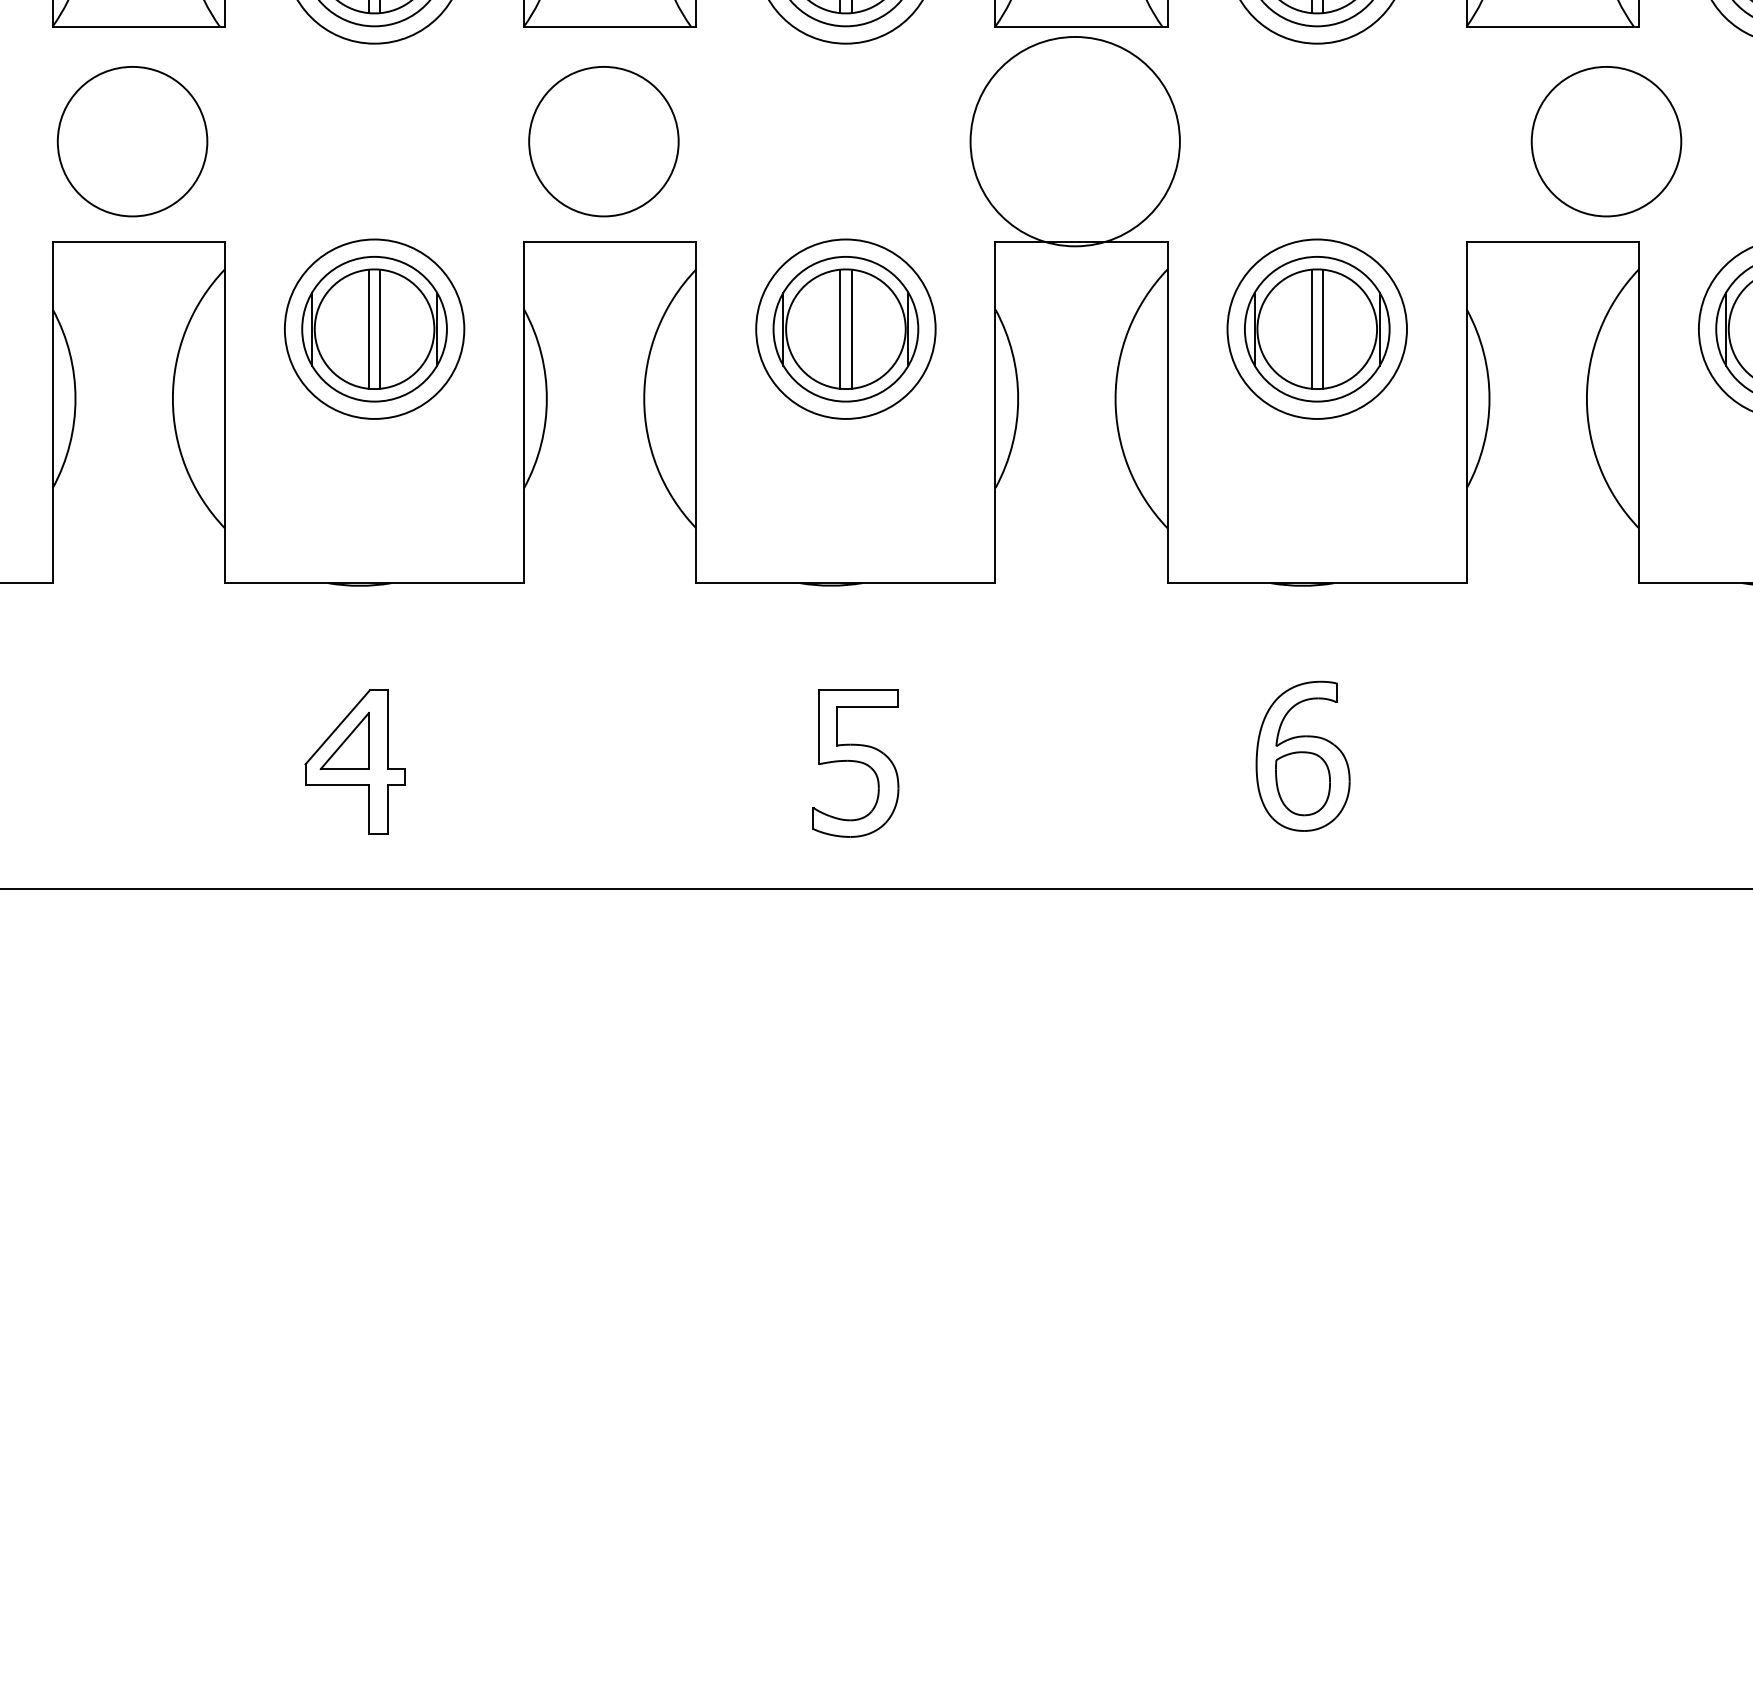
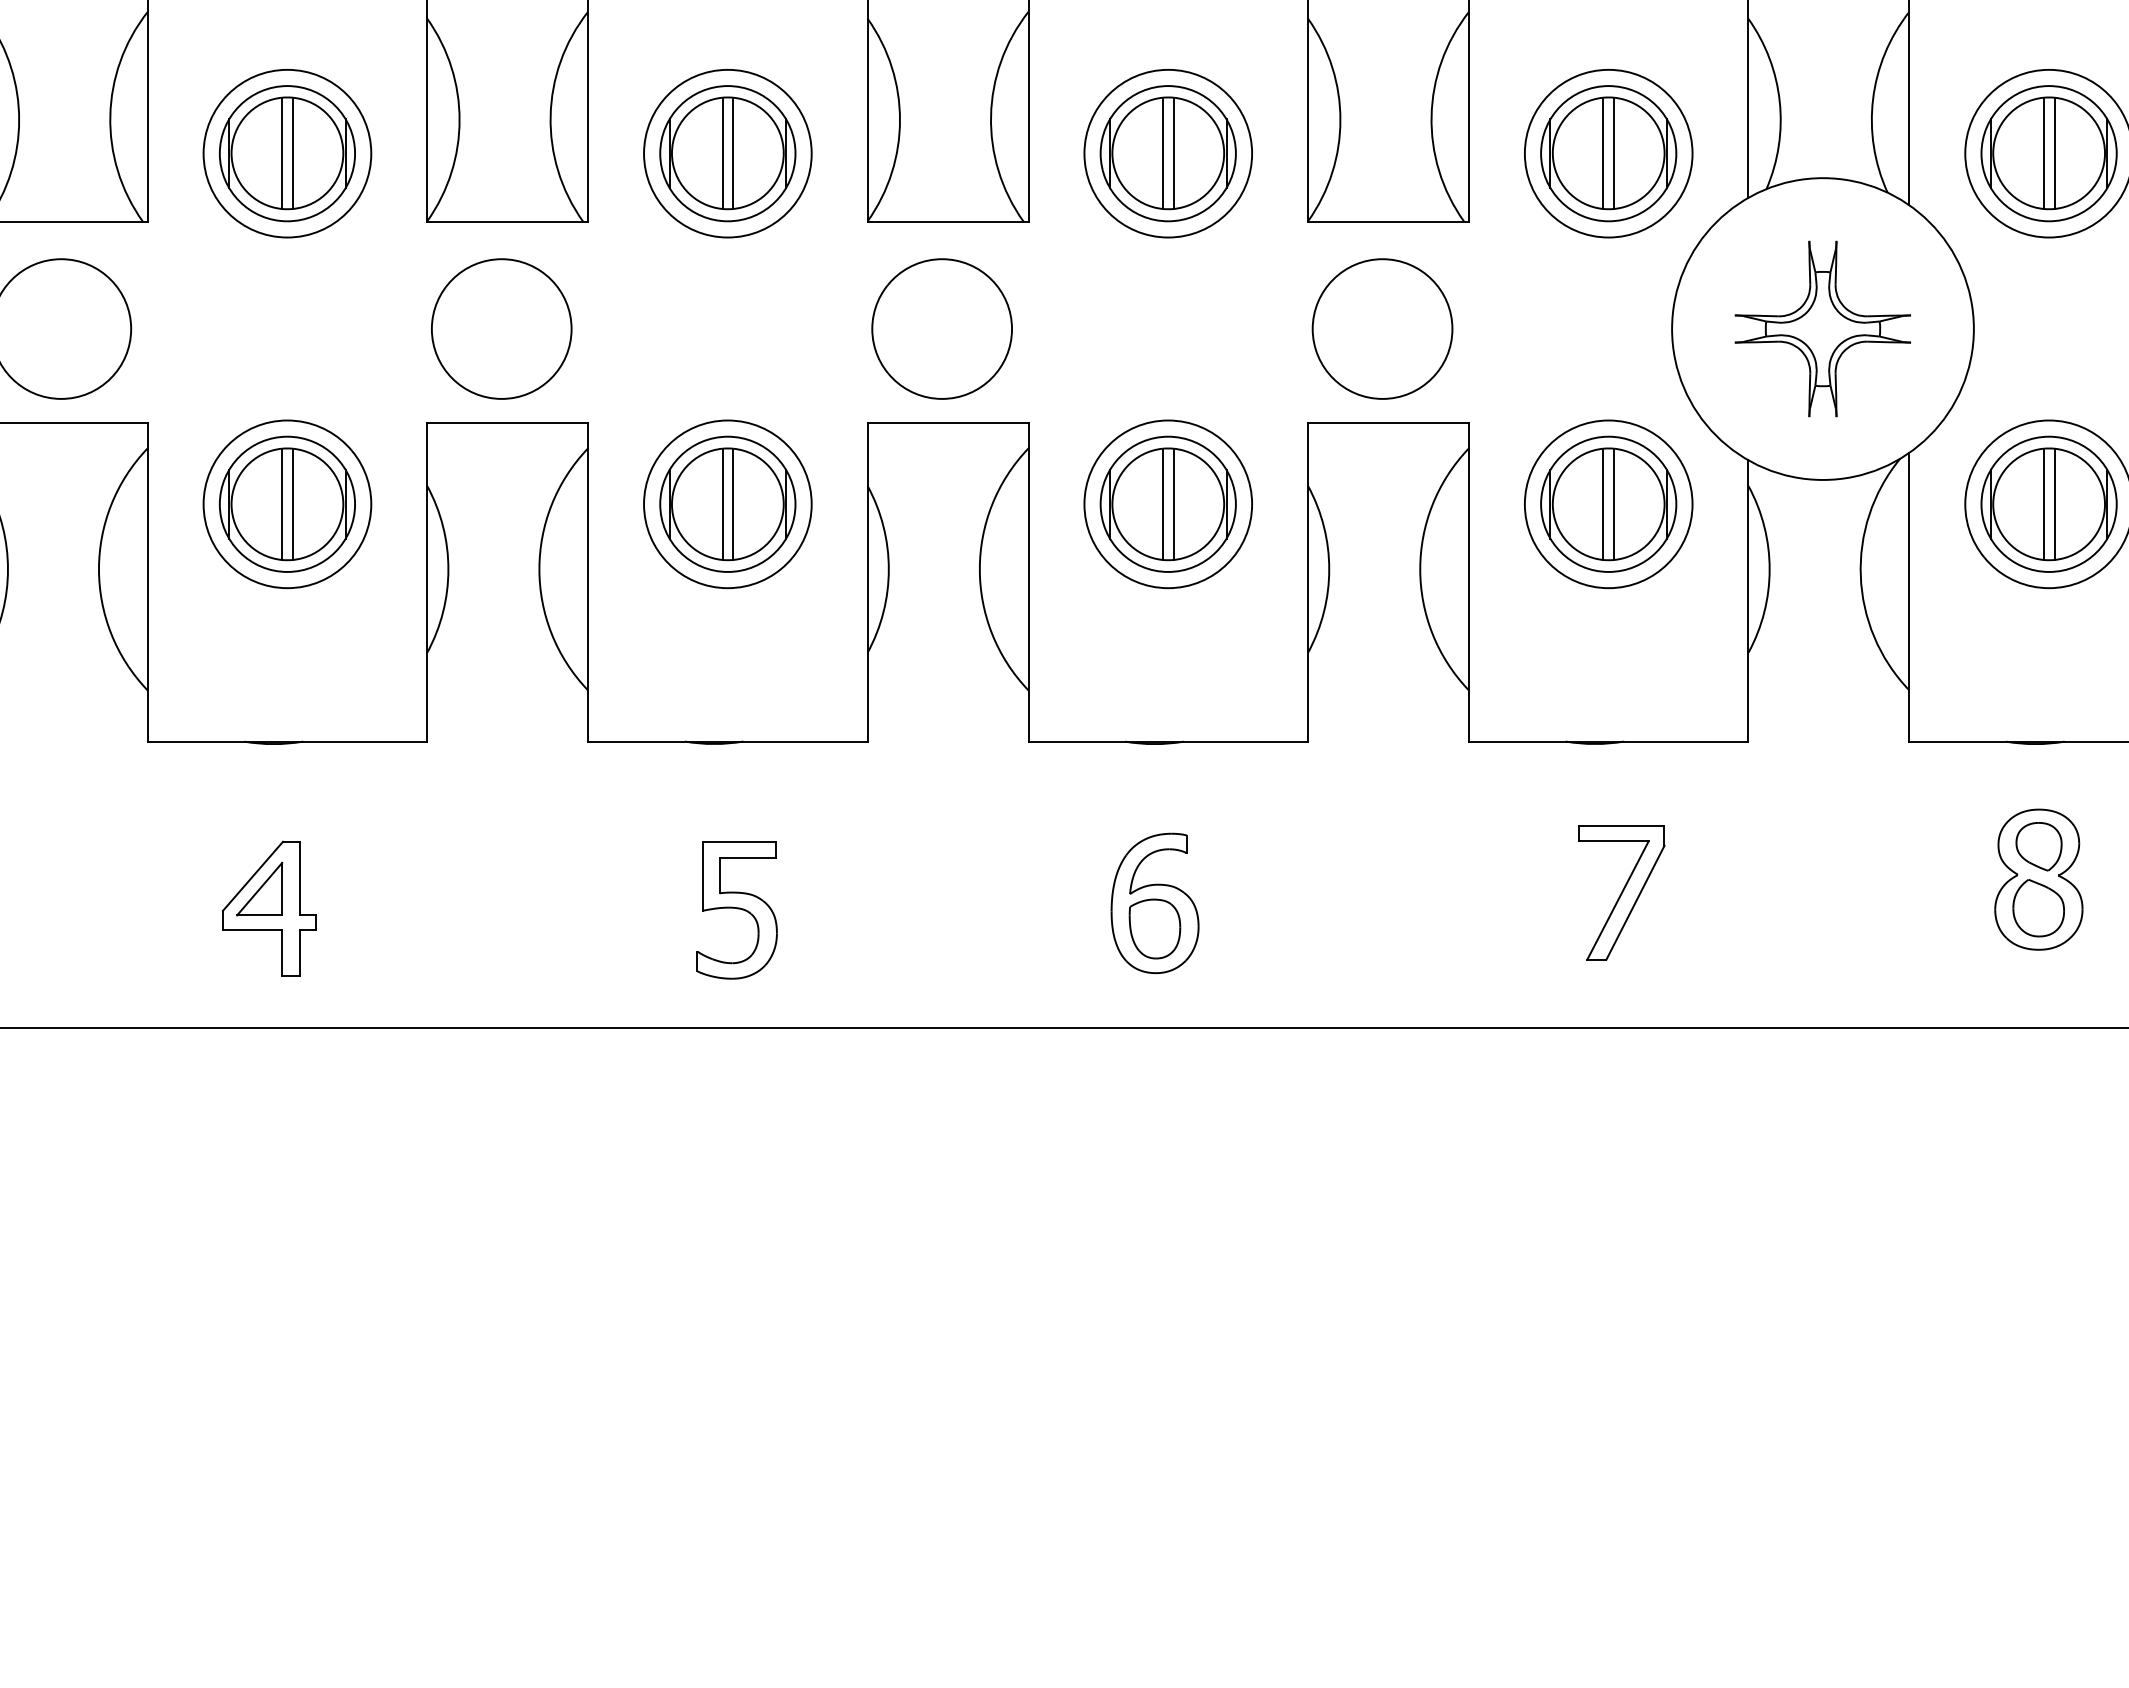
circle: (1075, 141) -> (942, 328), size x0.71
circle: (1606, 141) -> (1382, 328), moved

